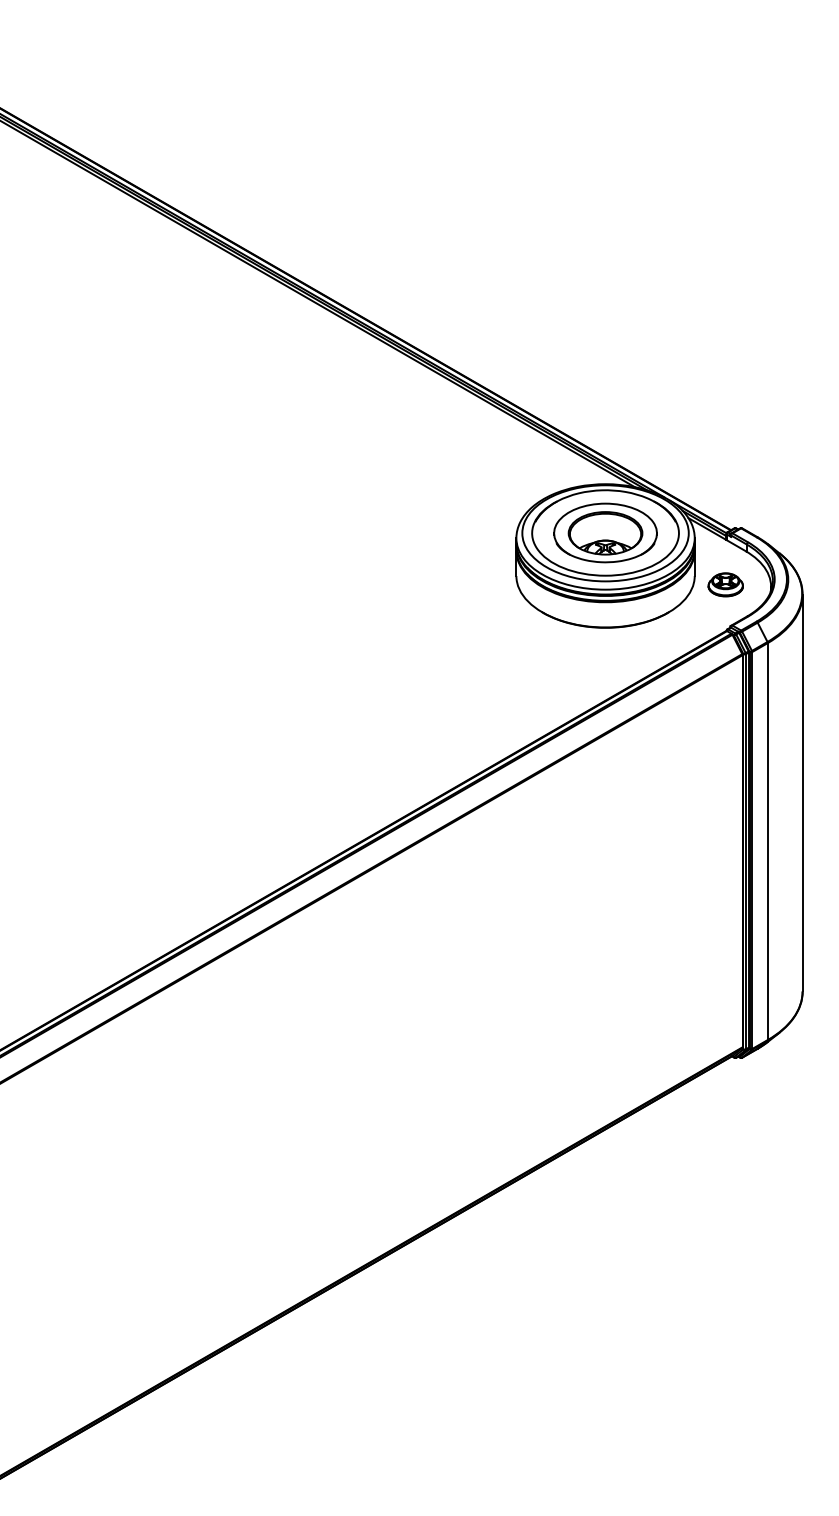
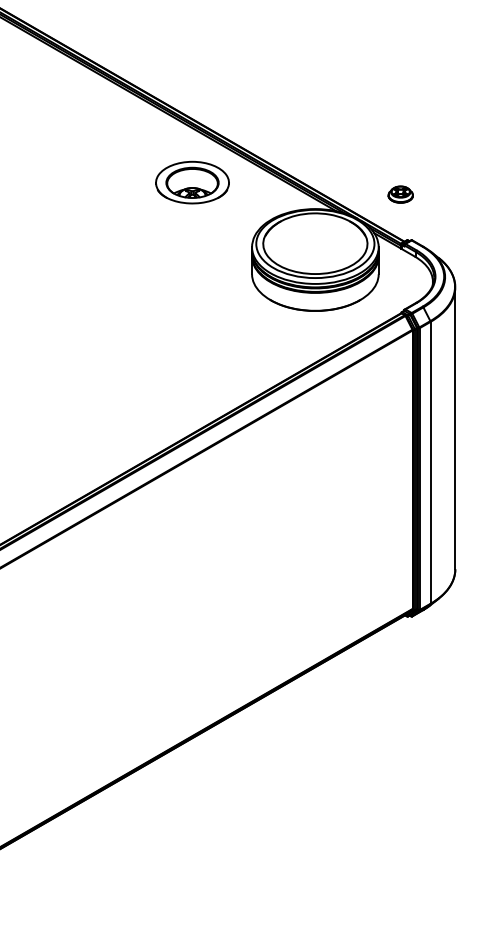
part: (605, 532) -> (192, 182), moved
part: (725, 584) -> (400, 194), moved

